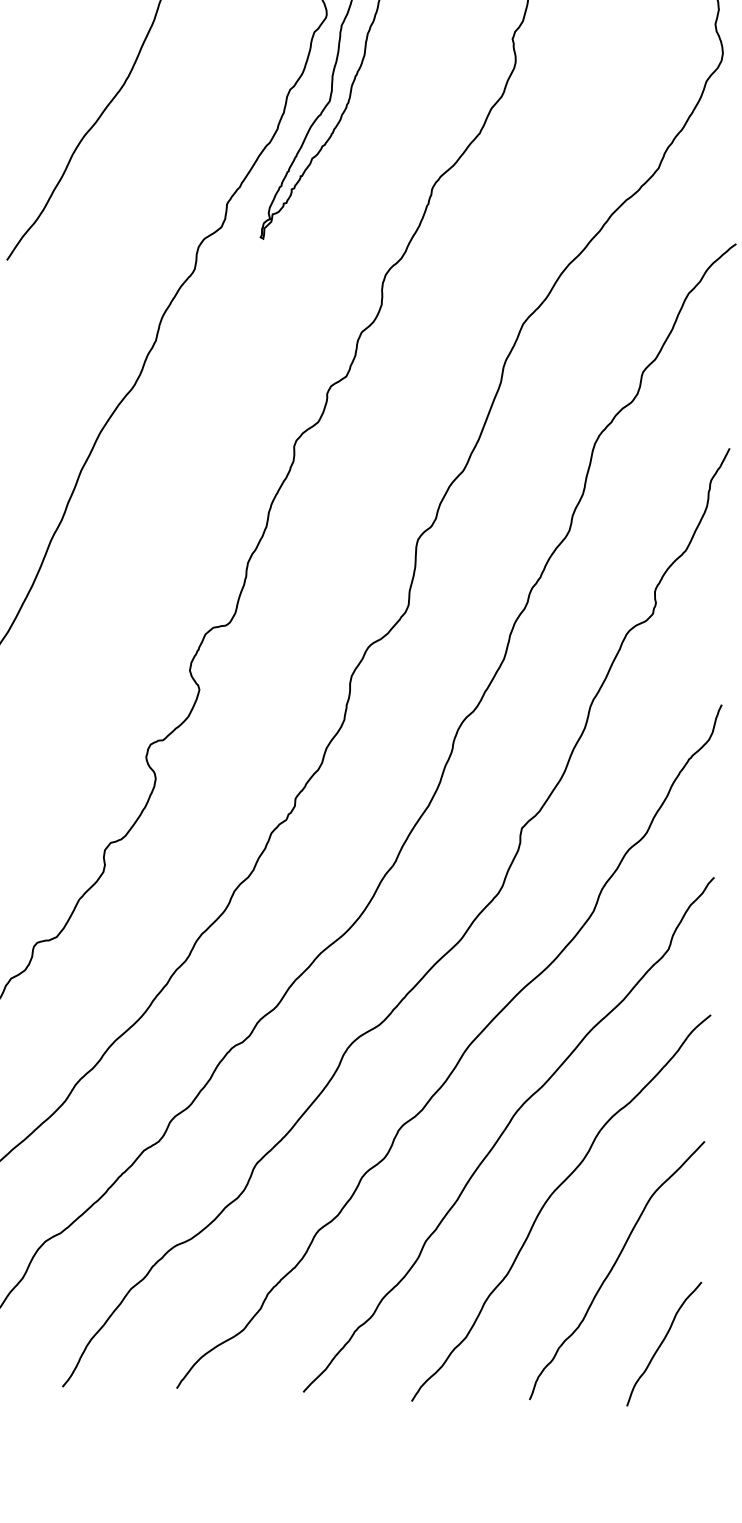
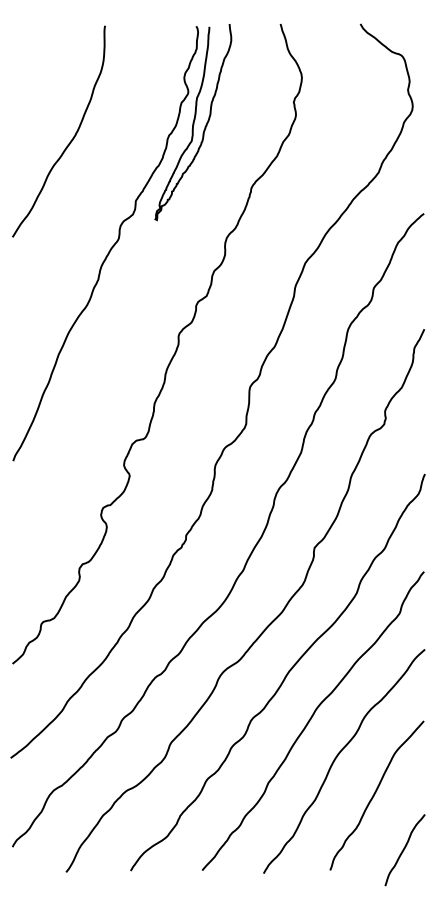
curve: (663, 1344) -> (404, 850), moved

